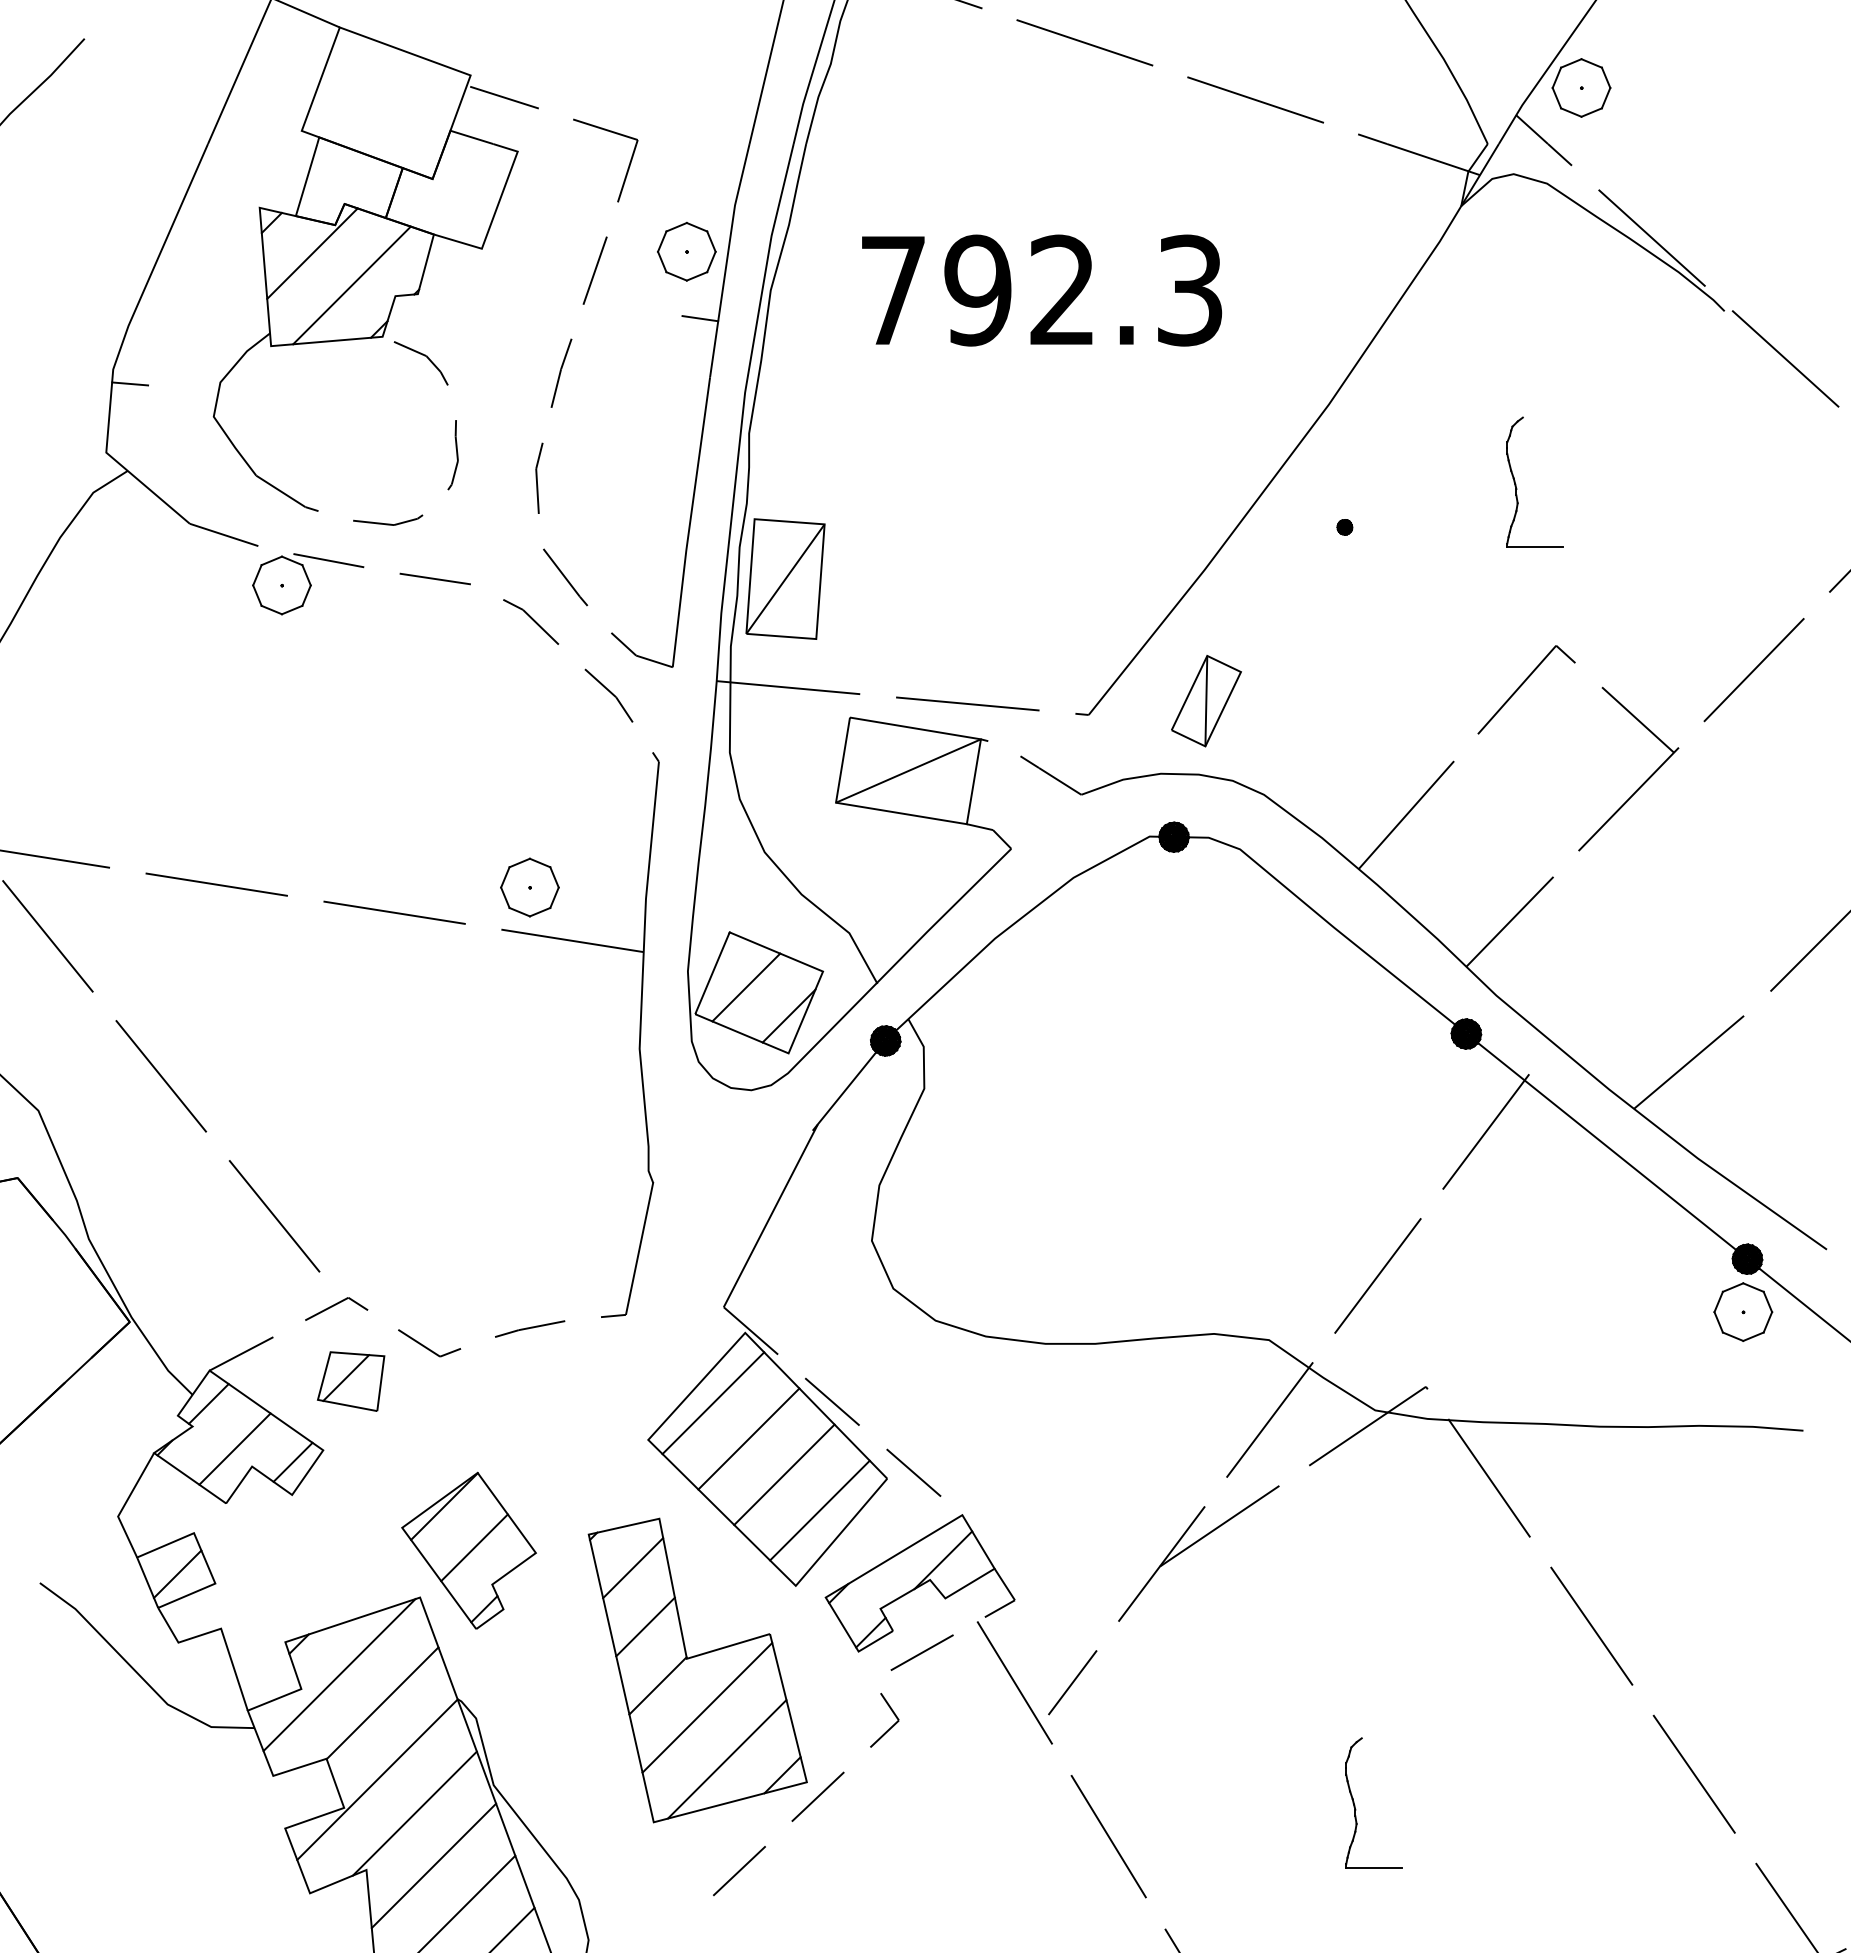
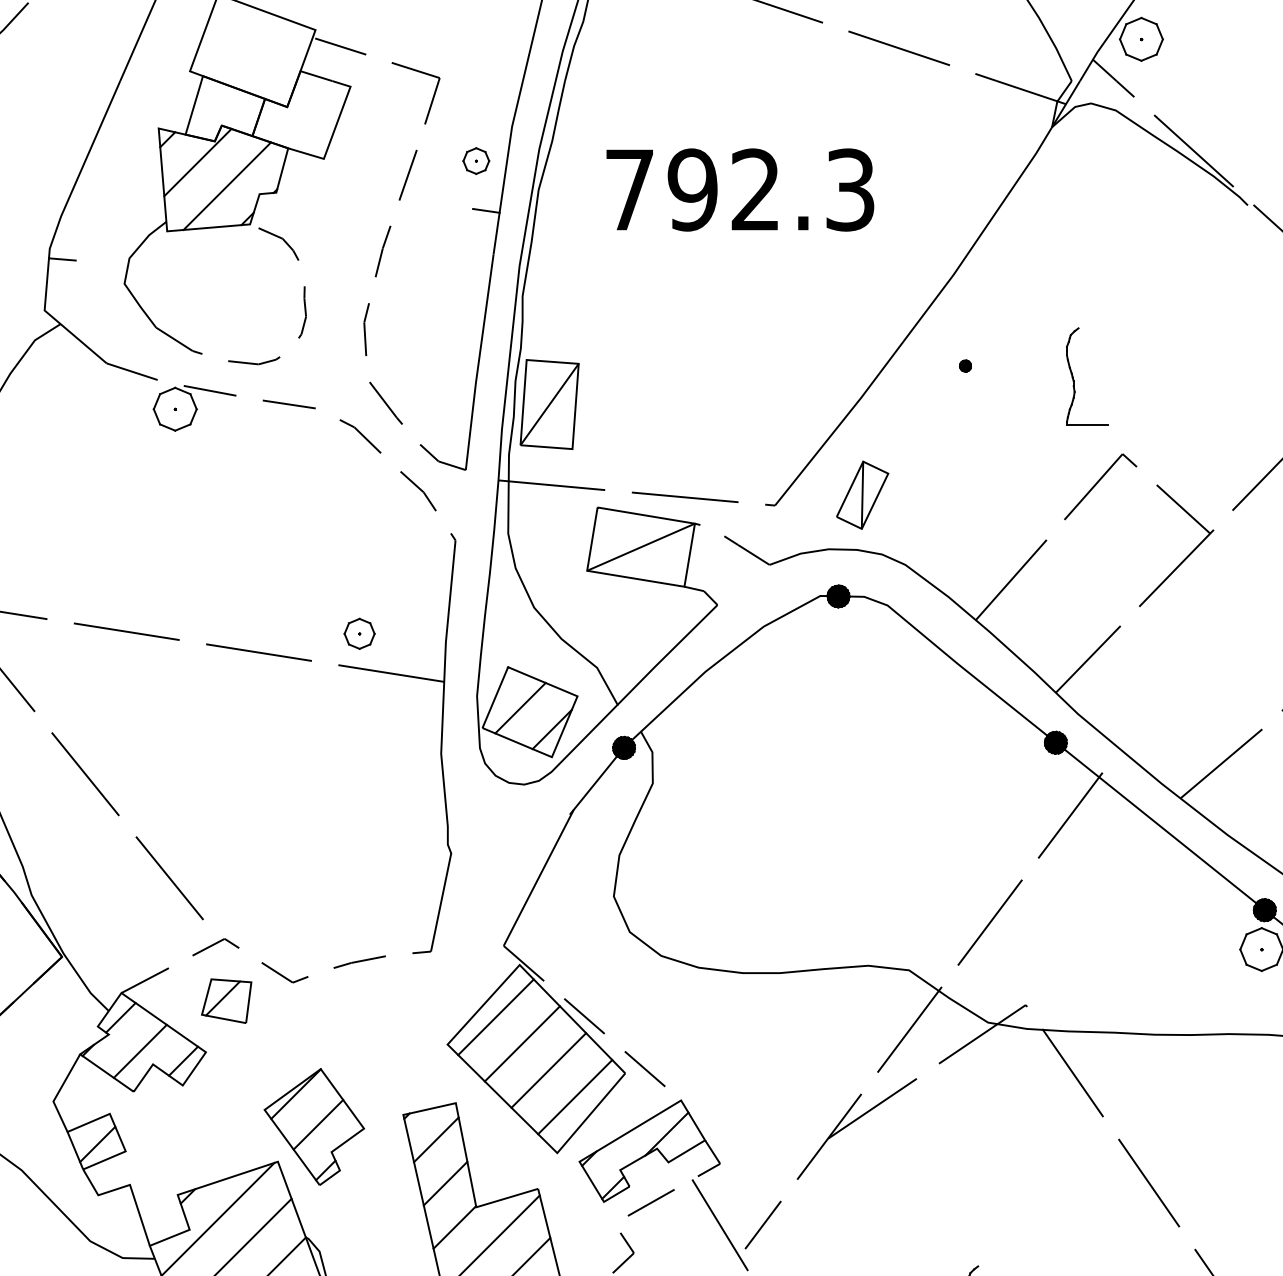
part: (686, 251) -> (476, 160), size x0.6
part: (1516, 484) -> (1073, 378), moved
part: (529, 887) -> (359, 633), size x0.7

